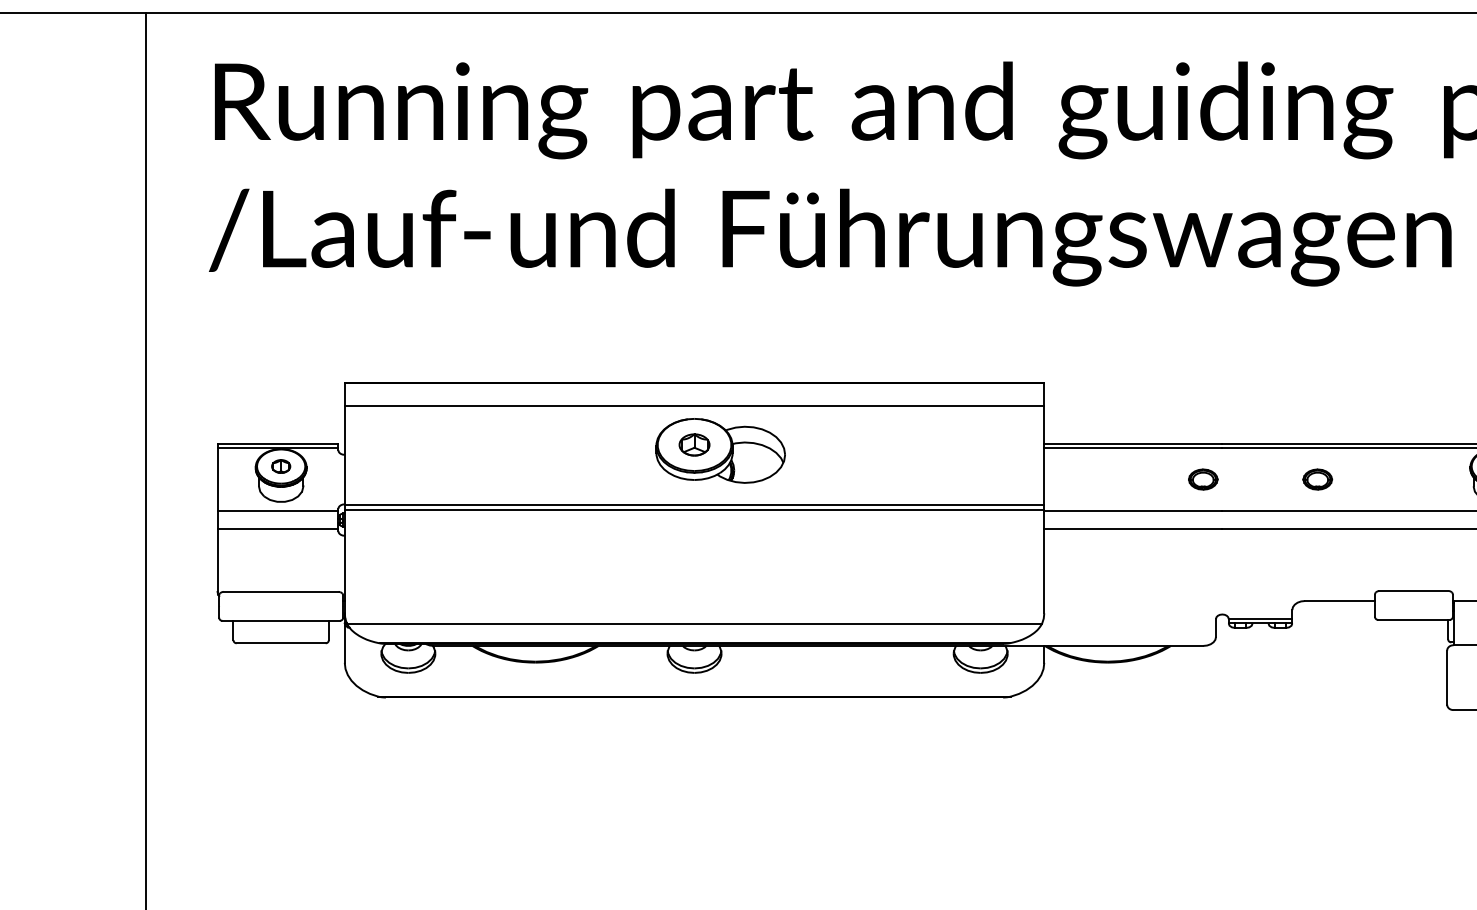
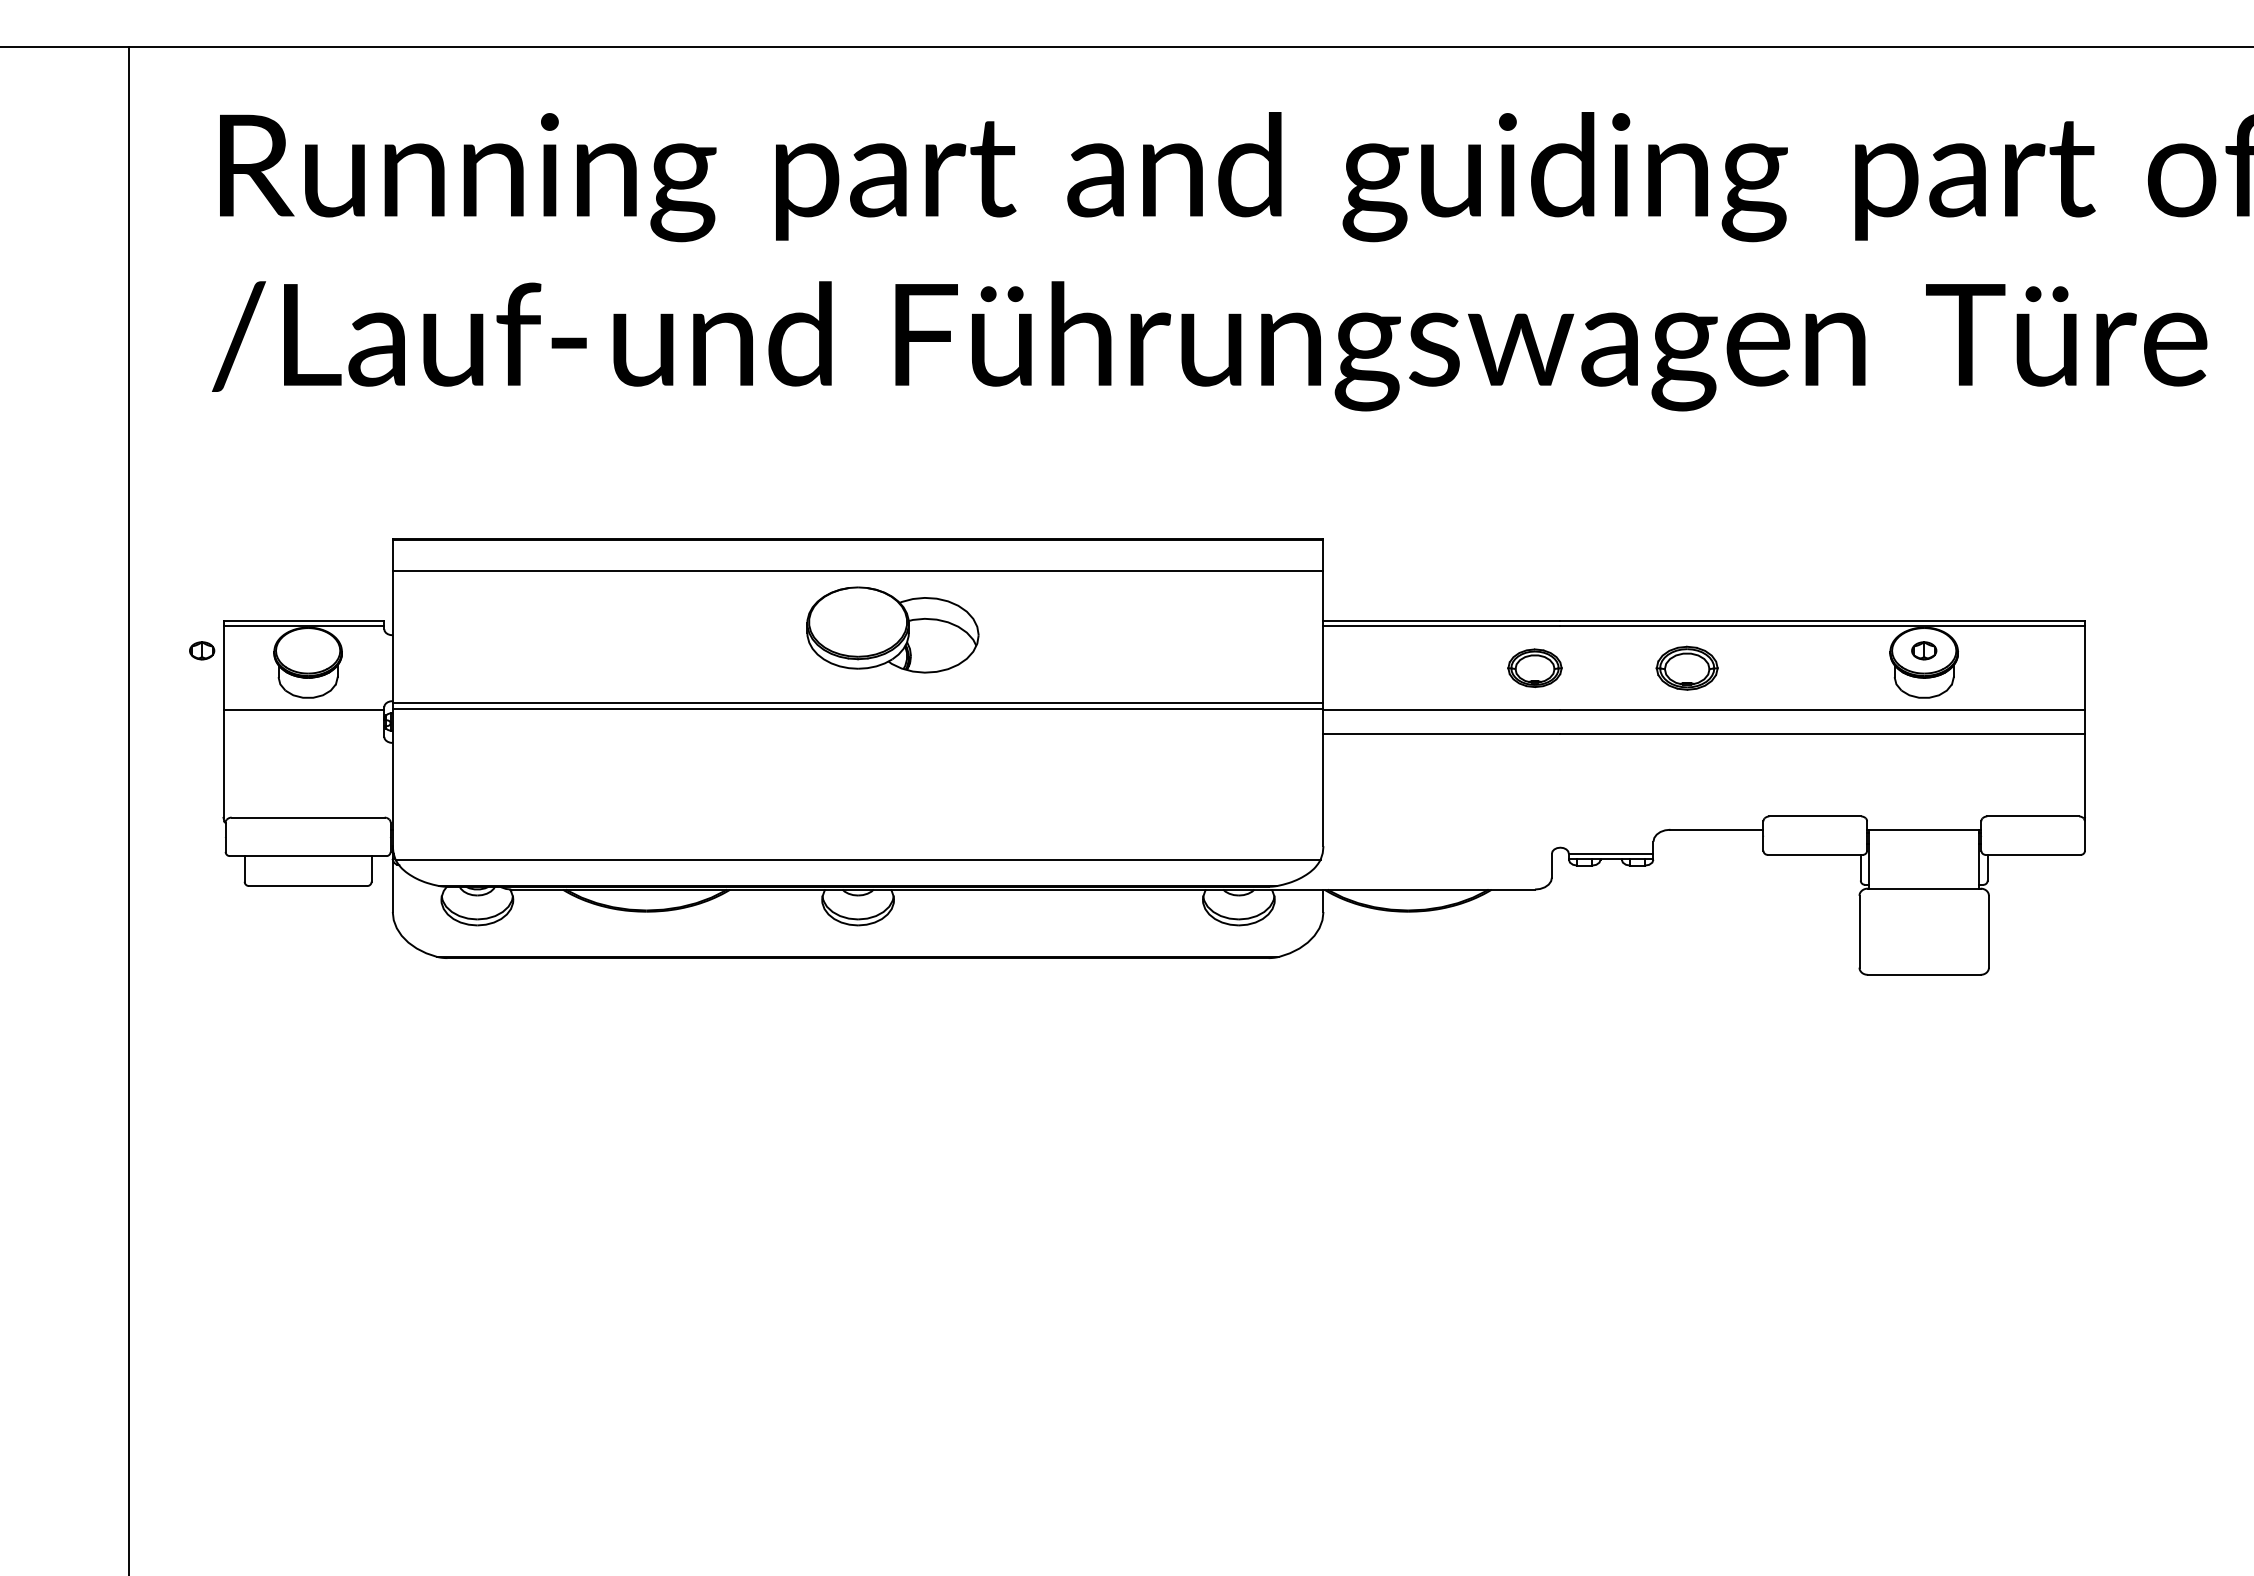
part: (694, 445) -> (857, 622), removed
part: (281, 466) -> (202, 650), moved
part: (1202, 479) -> (1534, 667), size x1.4
part: (1317, 479) -> (1687, 667), size x1.6
line: (277, 529) -> (303, 734), removed

